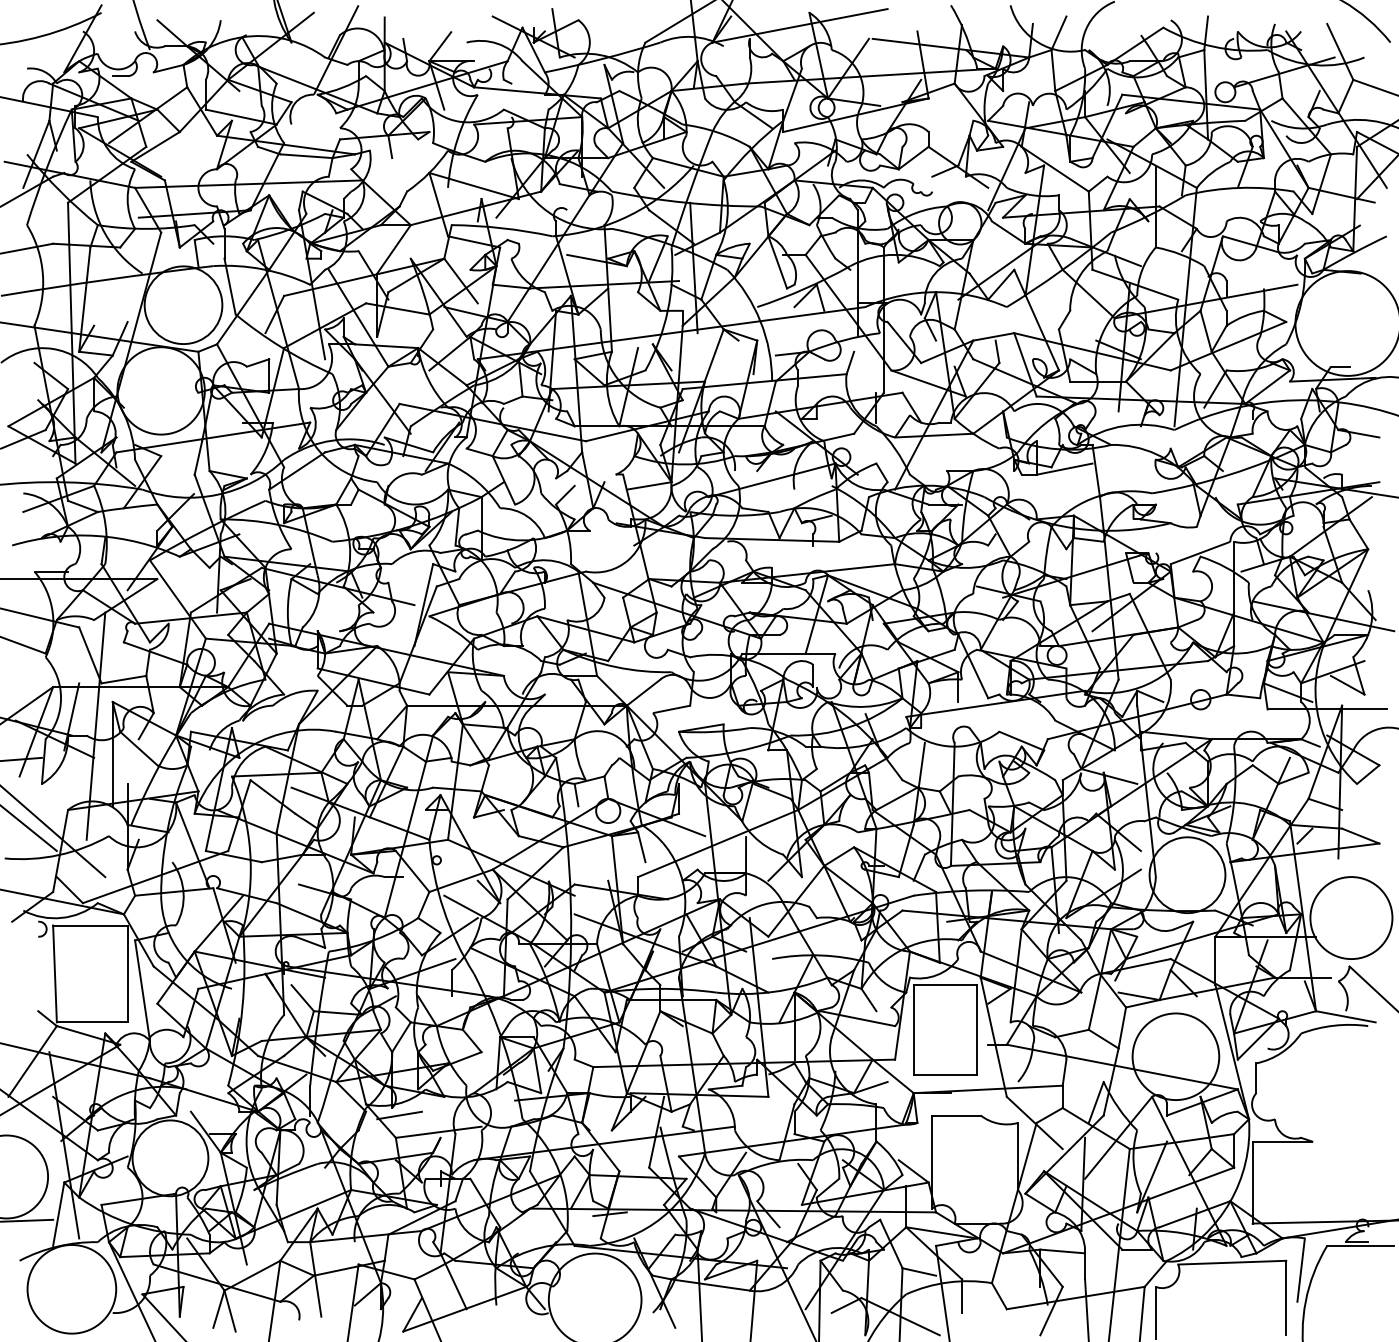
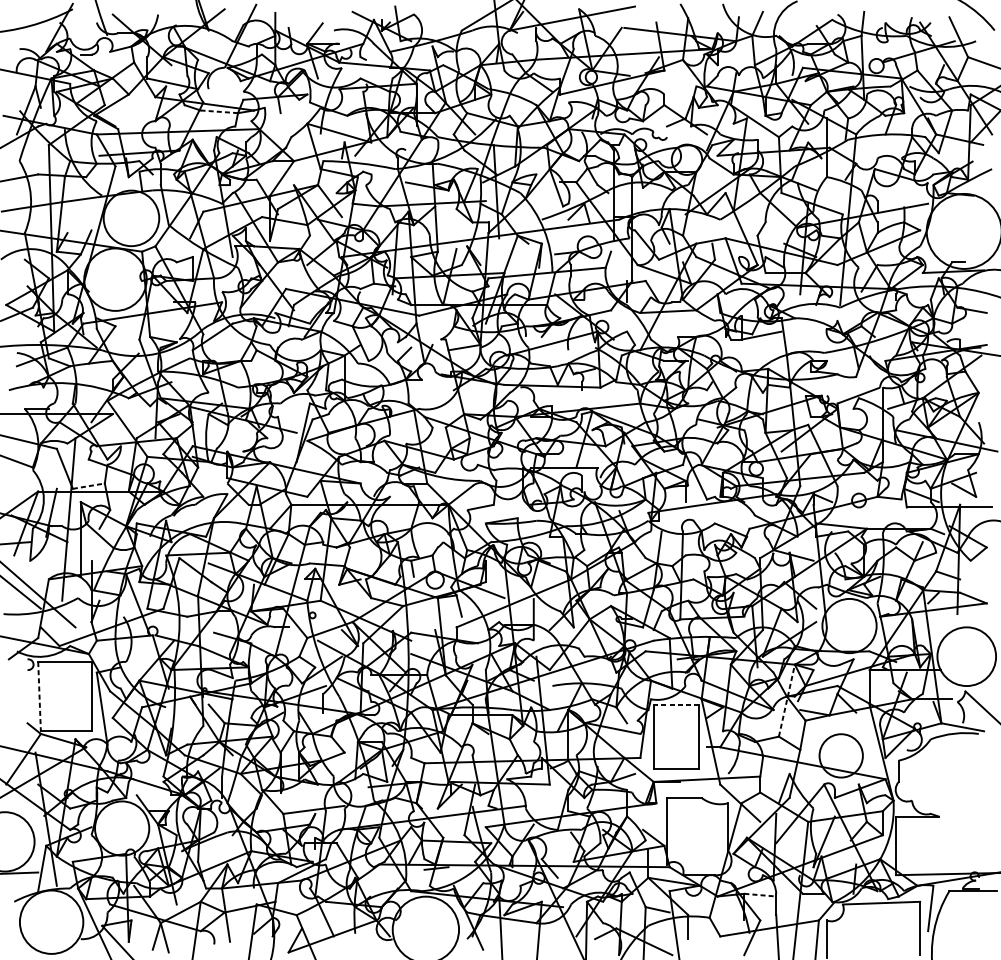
line: (305, 156) -> (218, 112), solid -> dashed
line: (123, 679) -> (88, 486), solid -> dashed
line: (55, 974) -> (39, 697), solid -> dashed
line: (1099, 979) -> (786, 700), solid -> dashed
line: (945, 985) -> (676, 704), solid -> dashed
circle: (1175, 1056) -> (840, 755), size x0.7
line: (399, 1115) -> (285, 797), removed
line: (1063, 1251) -> (760, 895), solid -> dashed

